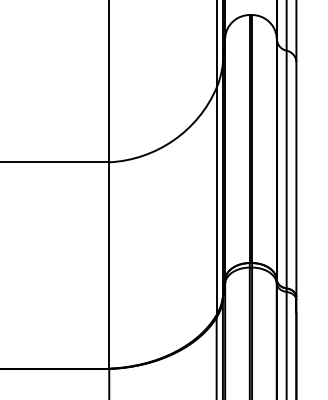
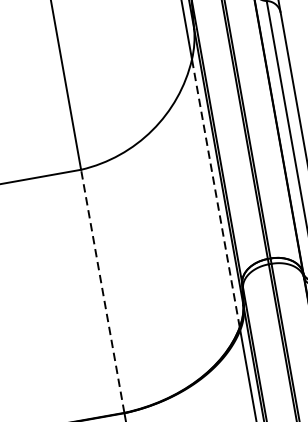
line: (216, 201) -> (215, 193), solid -> dashed
line: (109, 264) -> (102, 290), solid -> dashed

